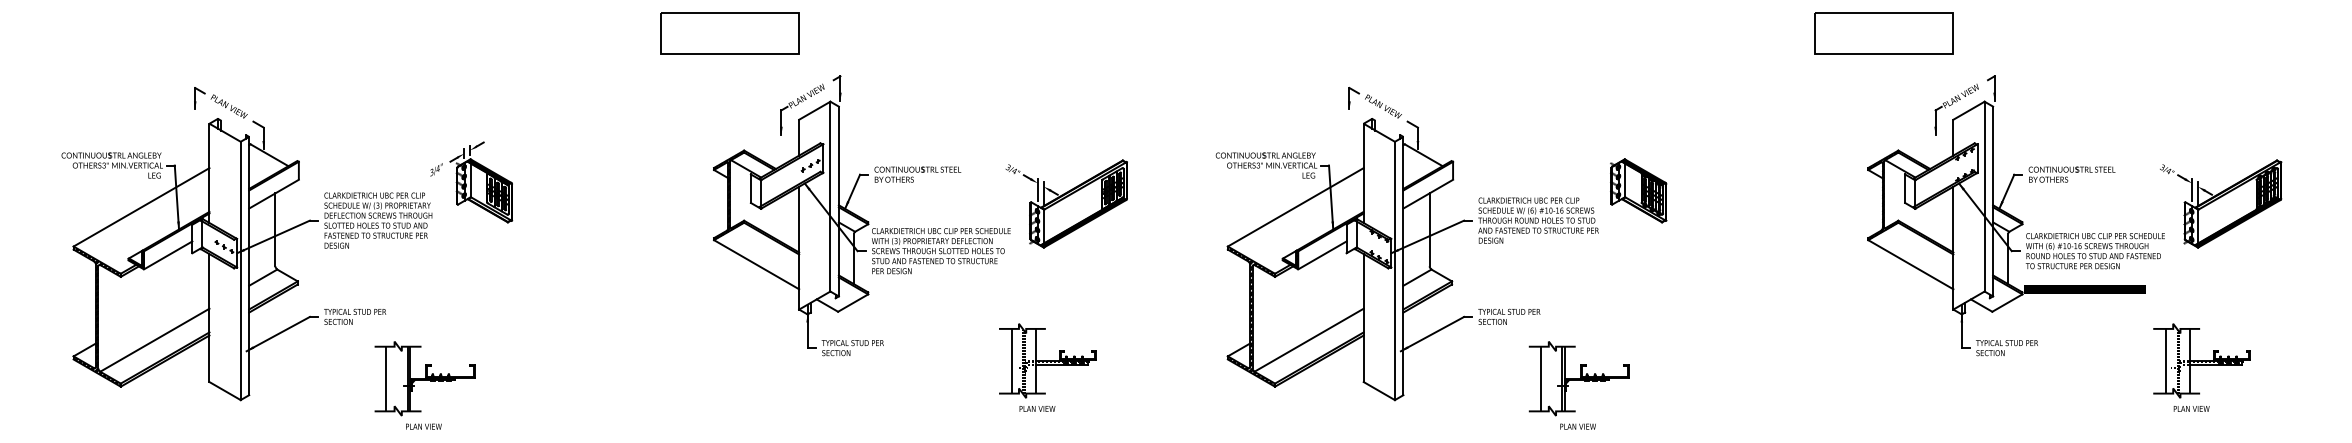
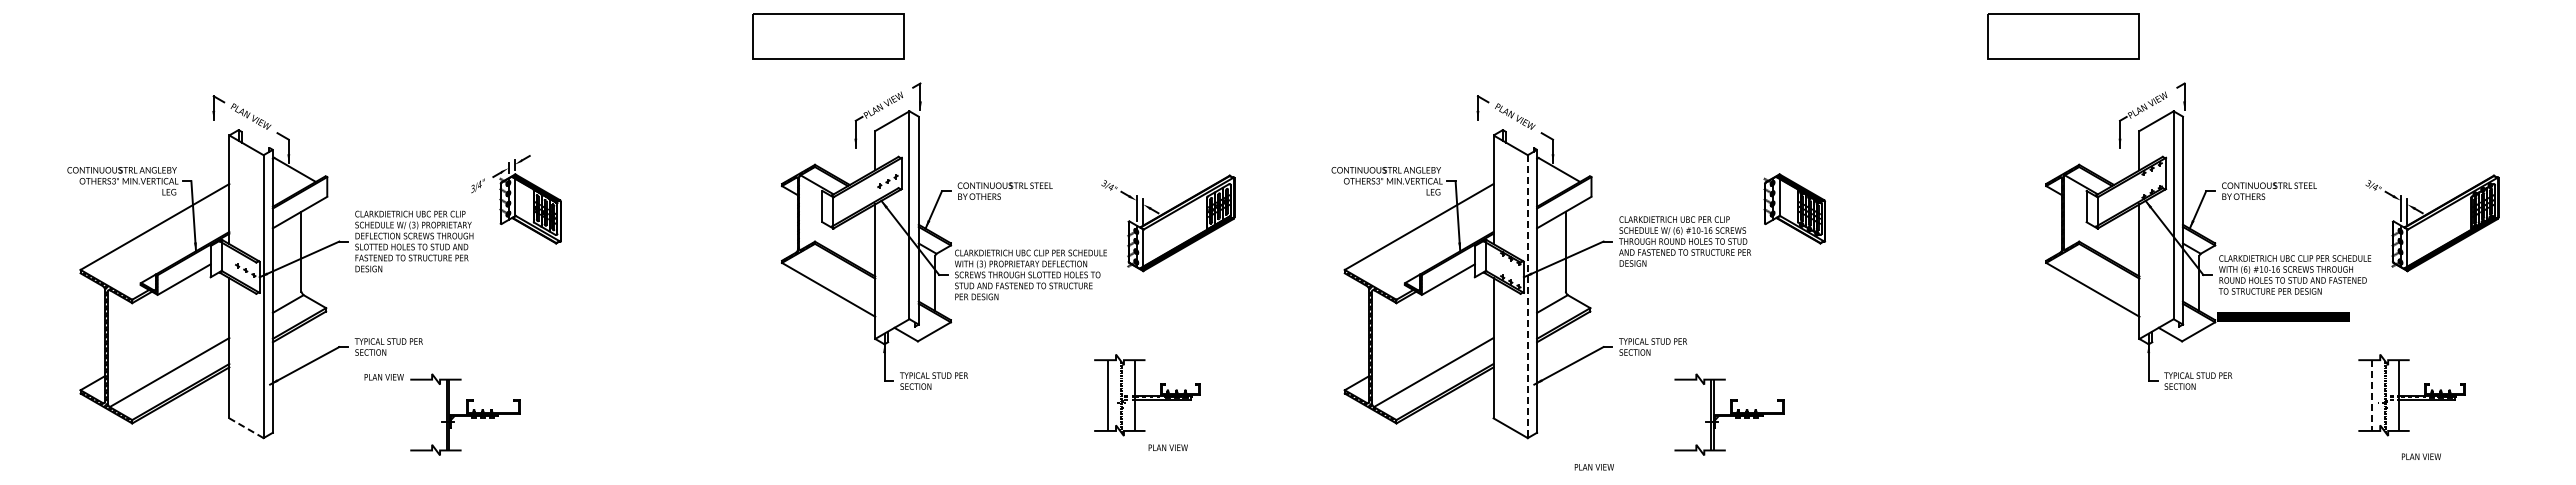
part: (729, 33) -> (828, 36), moved
line: (1394, 271) -> (1527, 297), solid -> dashed
line: (2166, 362) -> (2372, 396), solid -> dashed
line: (386, 378) -> (423, 414), removed
line: (1540, 378) -> (1687, 414), removed
line: (225, 391) -> (246, 428), solid -> dashed
text: (1036, 408) -> (1167, 447), moved
text: (2191, 408) -> (2421, 456), moved
text: (423, 426) -> (383, 377), moved
text: (1577, 426) -> (1593, 467), moved

